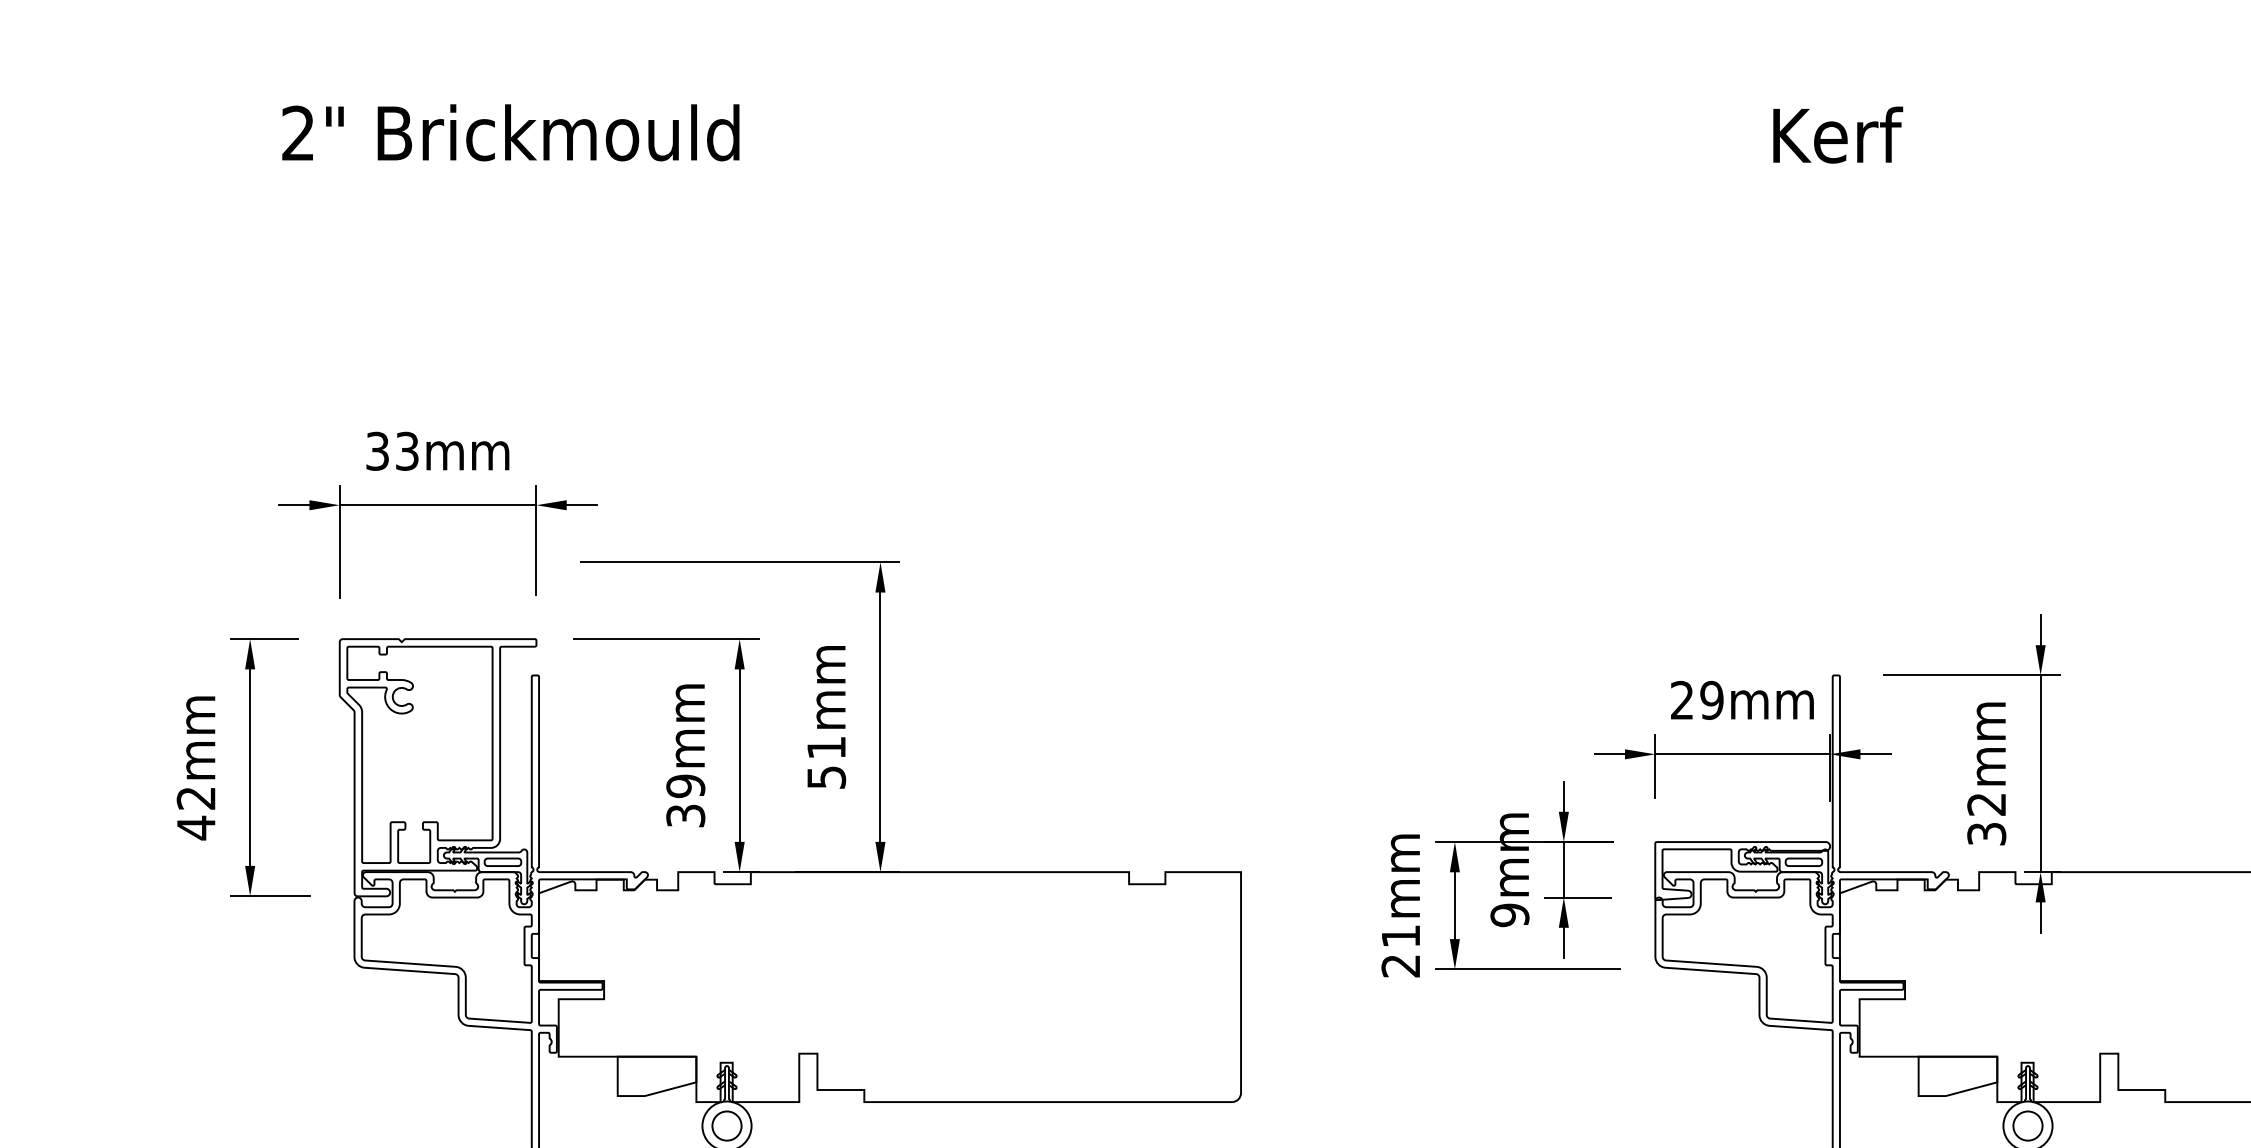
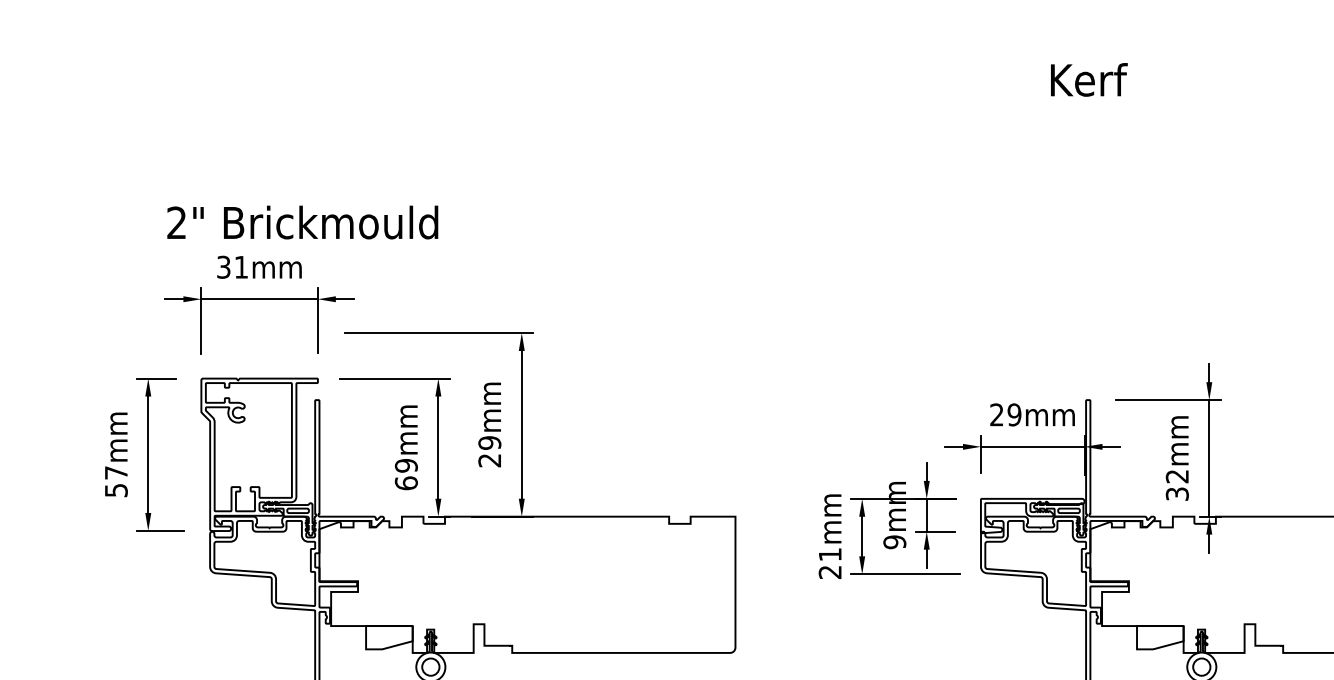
text: (510, 132) -> (302, 222), moved
text: (405, 449) -> (240, 266), 33mm -> 31mm
text: (825, 762) -> (489, 451), 51mm -> 29mm
text: (194, 812) -> (115, 481), 42mm -> 57mm
text: (684, 816) -> (405, 483), 39mm -> 69mm

